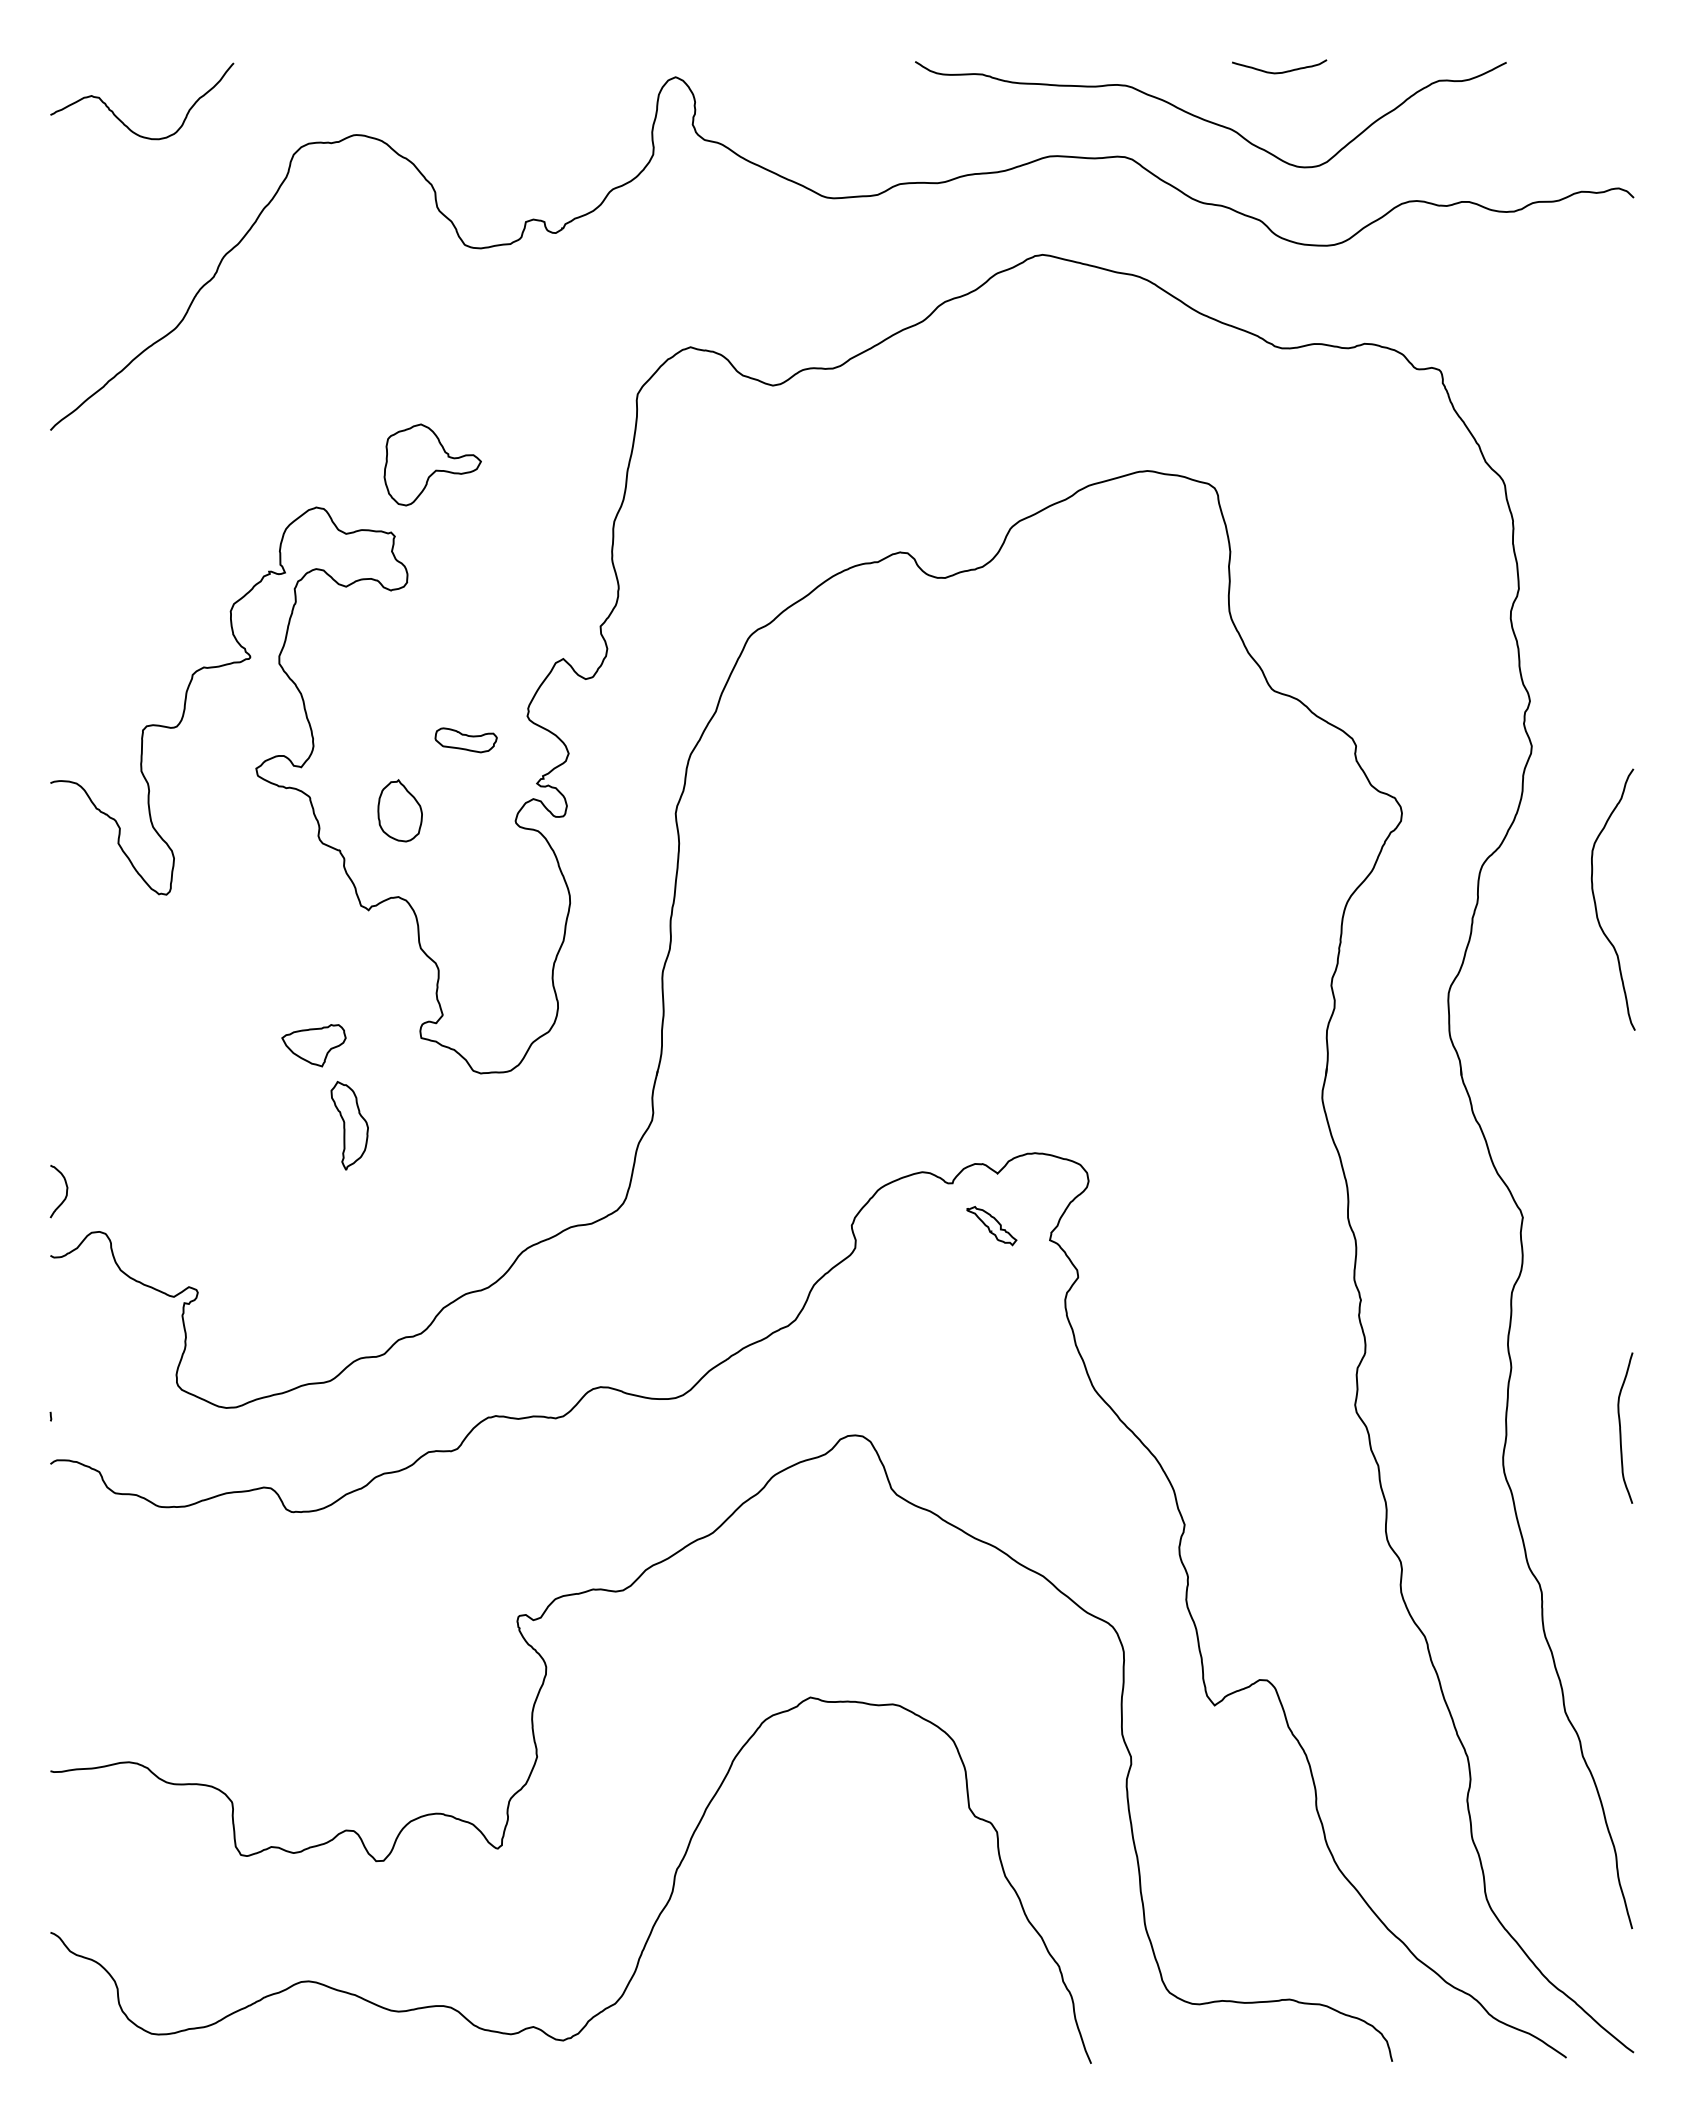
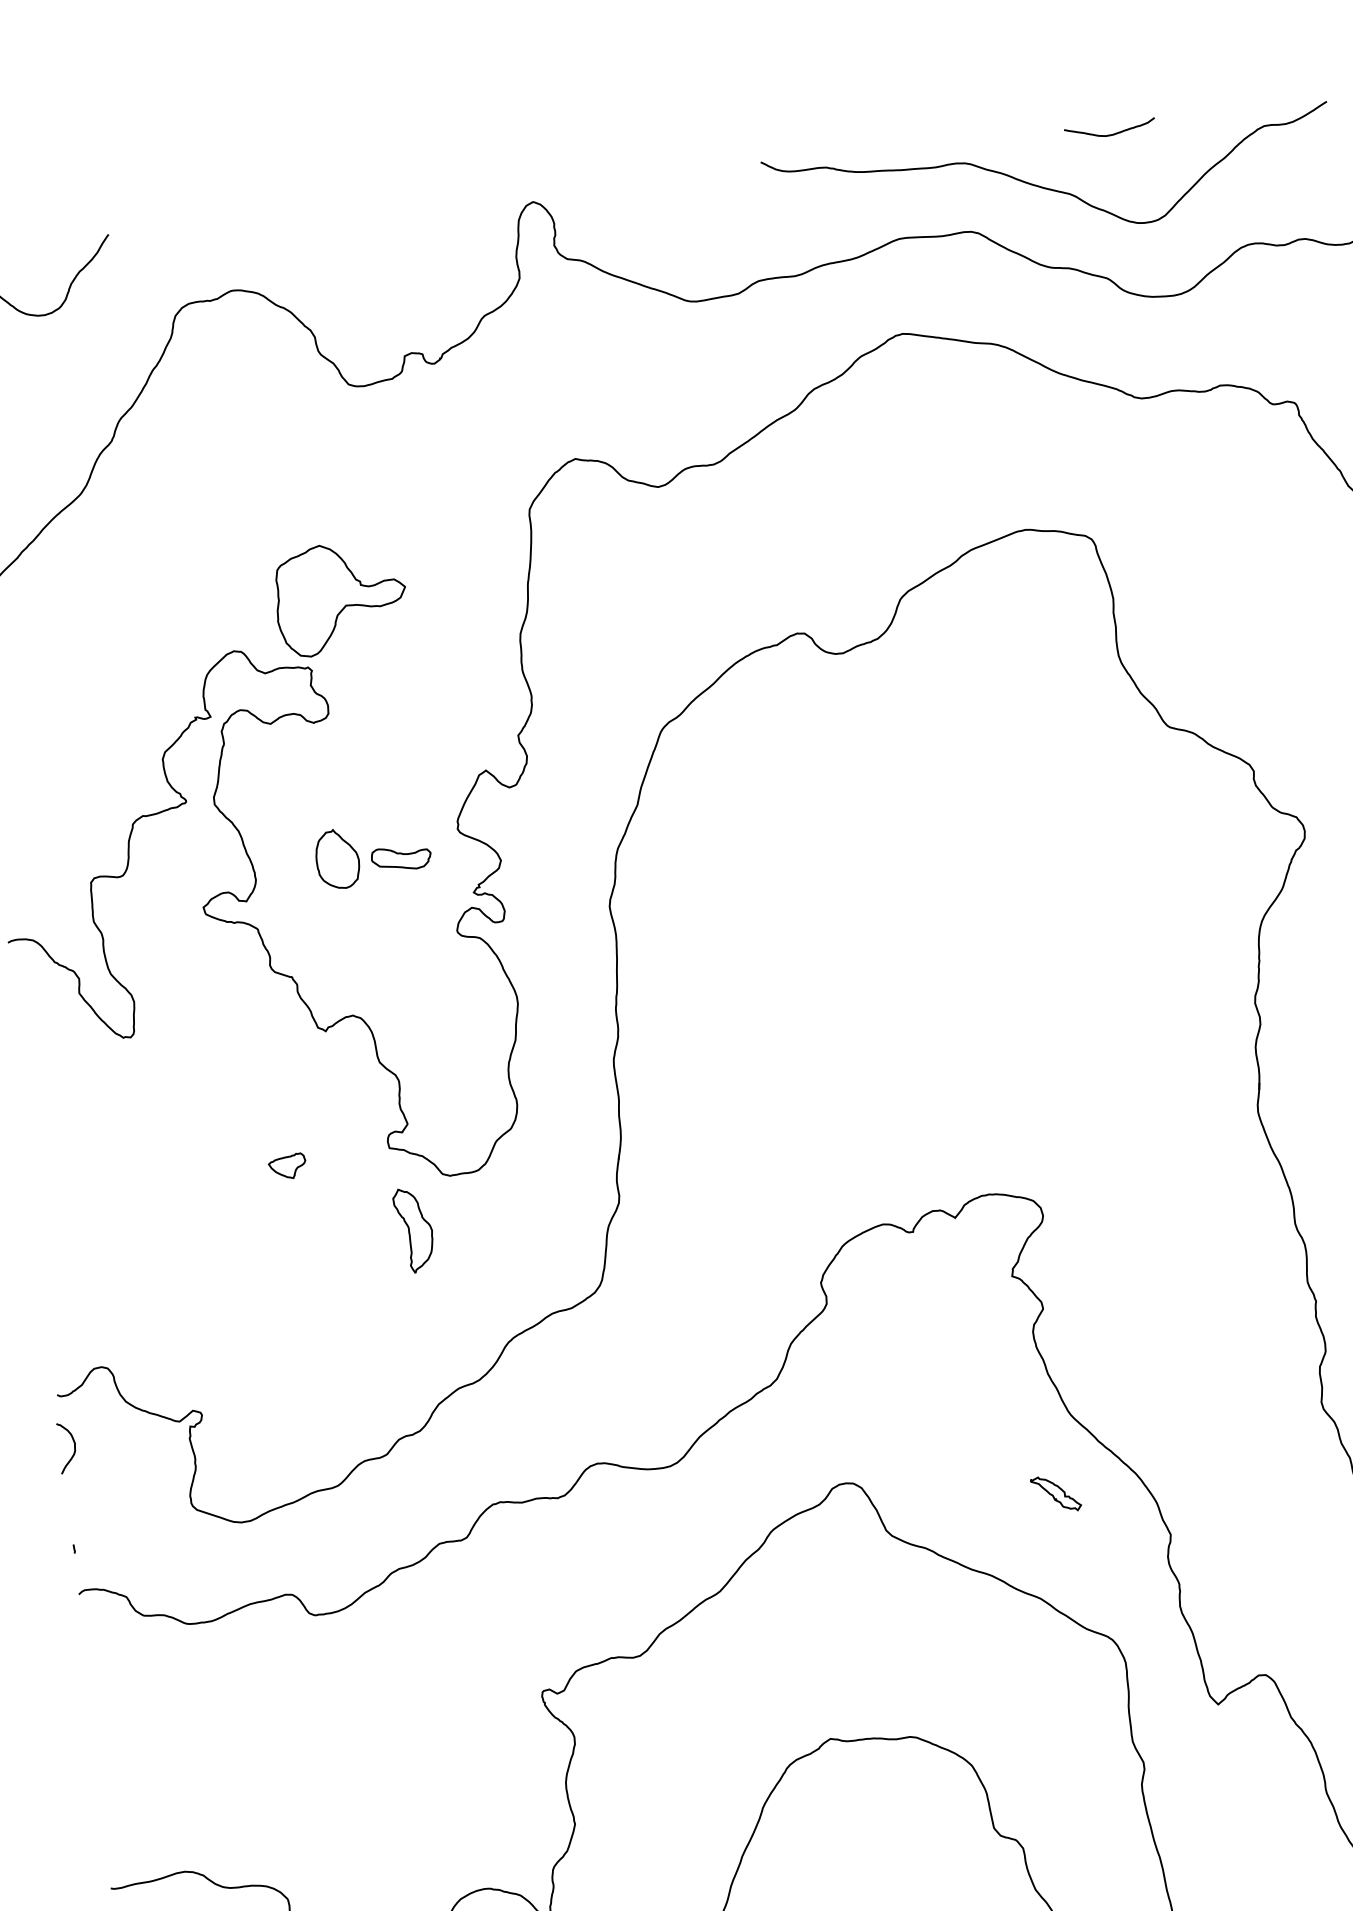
part: (432, 464) -> (340, 598), size x1.4
part: (399, 810) -> (336, 858), moved
part: (313, 1045) -> (287, 1166), size x0.6
part: (349, 1125) -> (414, 1230), moved
curve: (66, 1191) -> (74, 1447), moved
part: (991, 1226) -> (1055, 1494), moved

